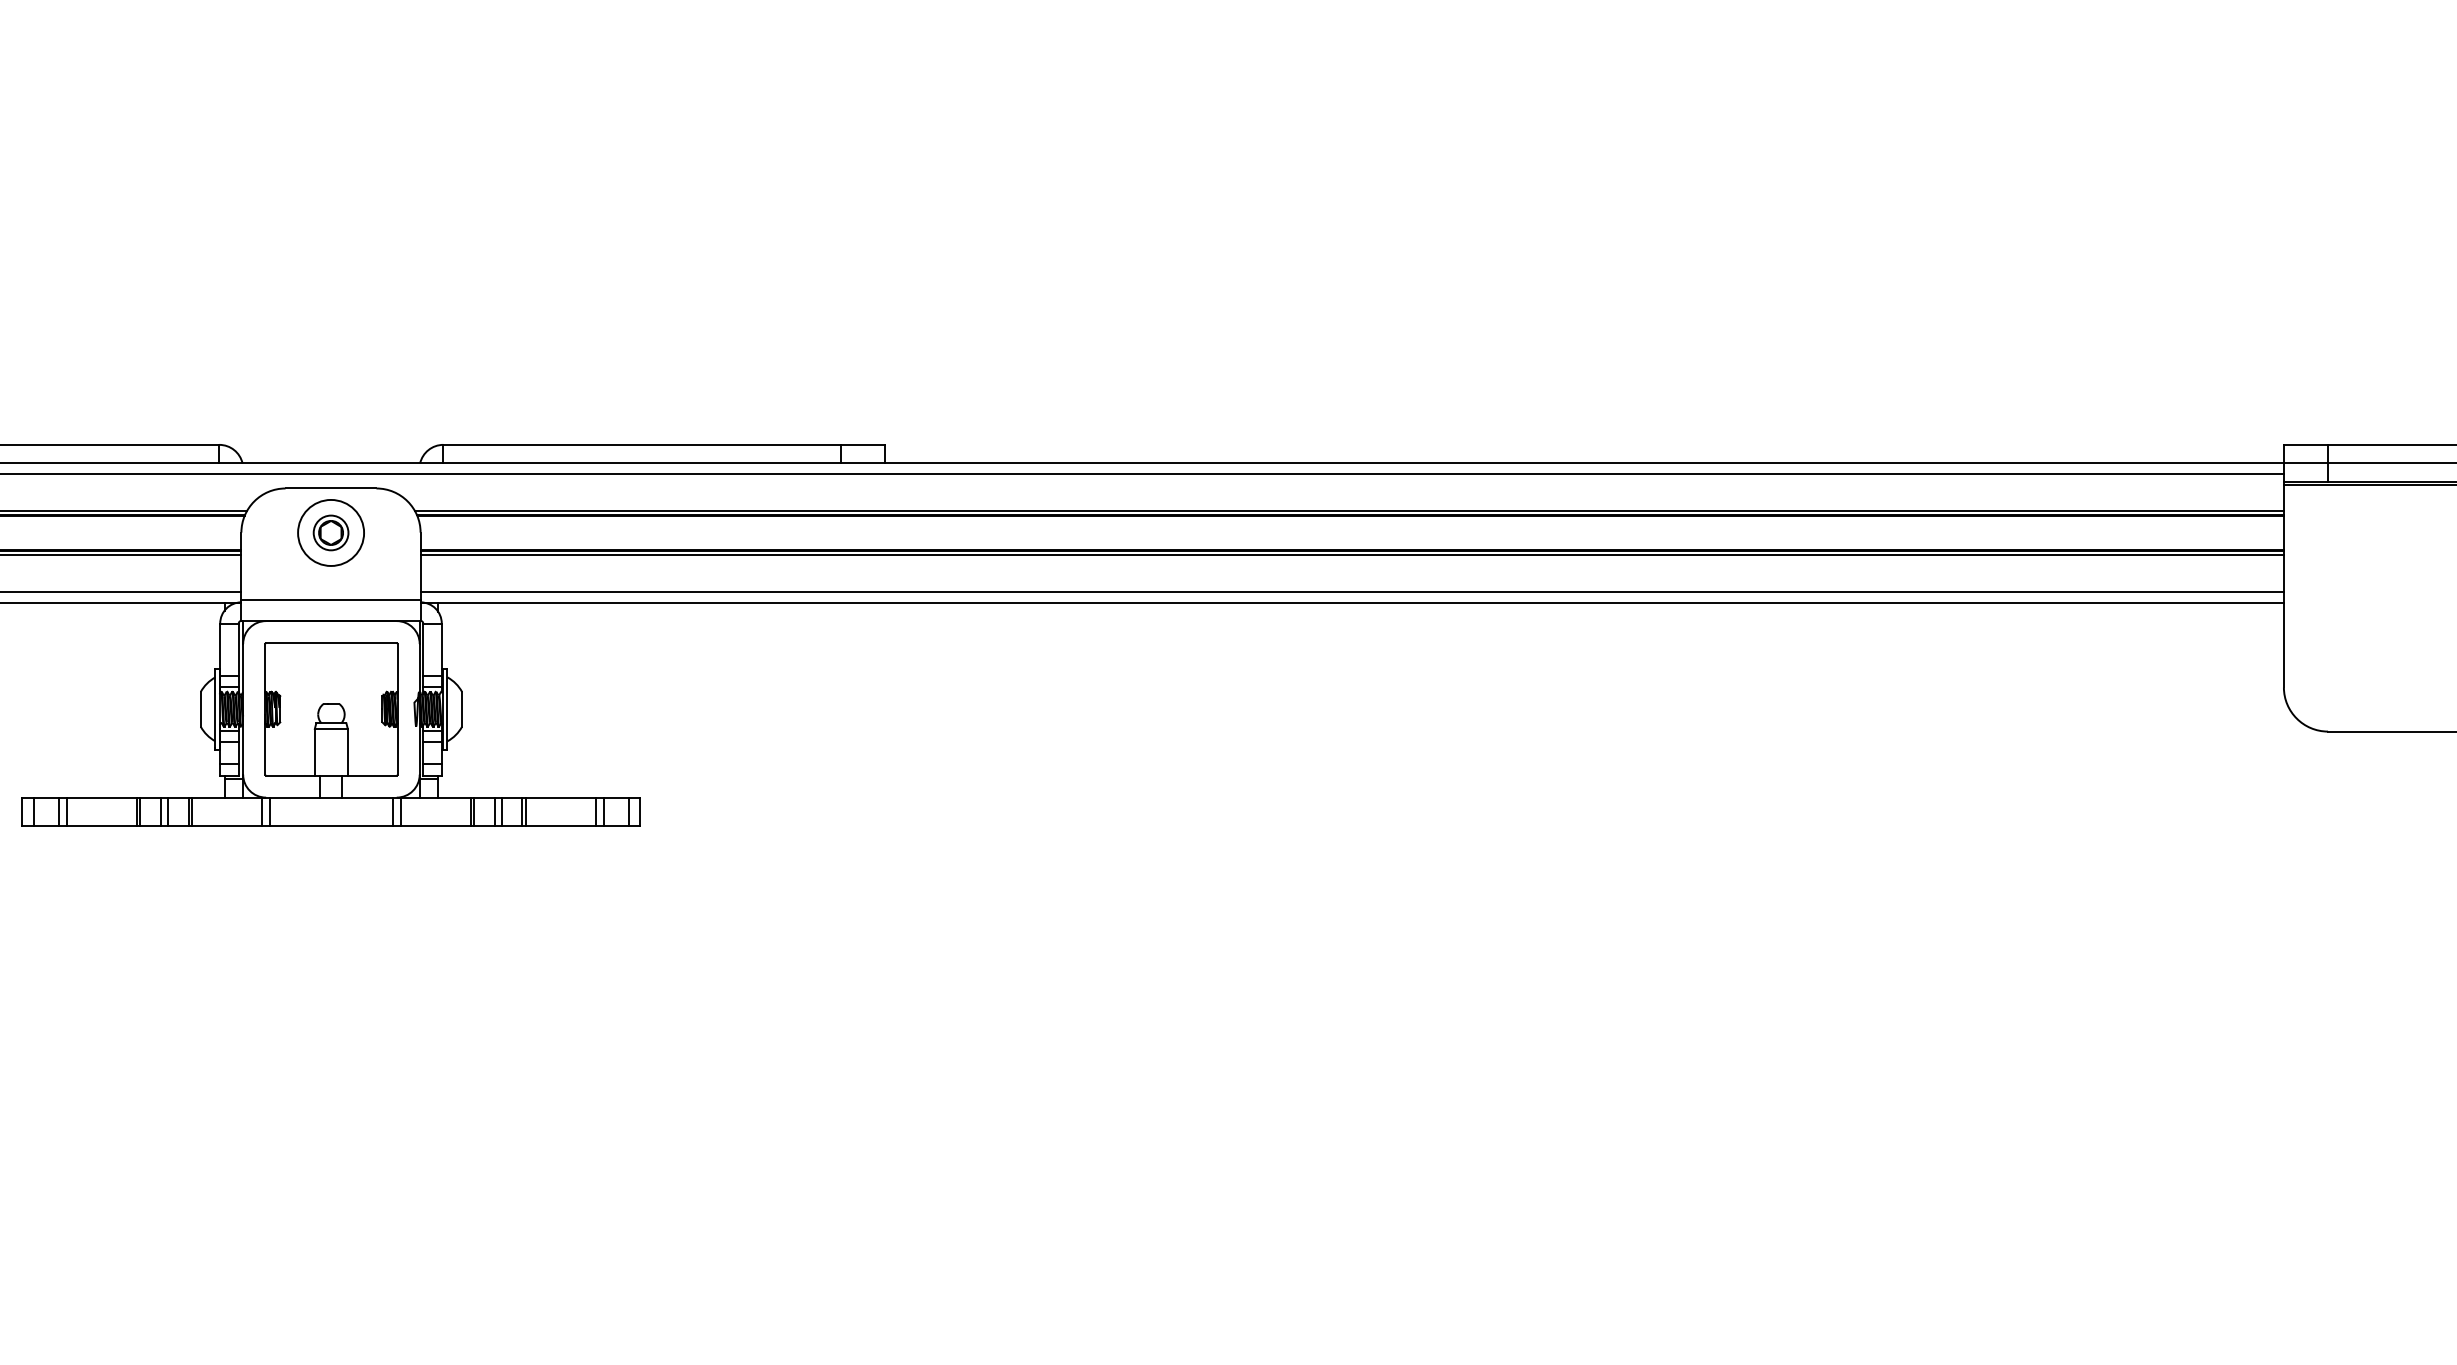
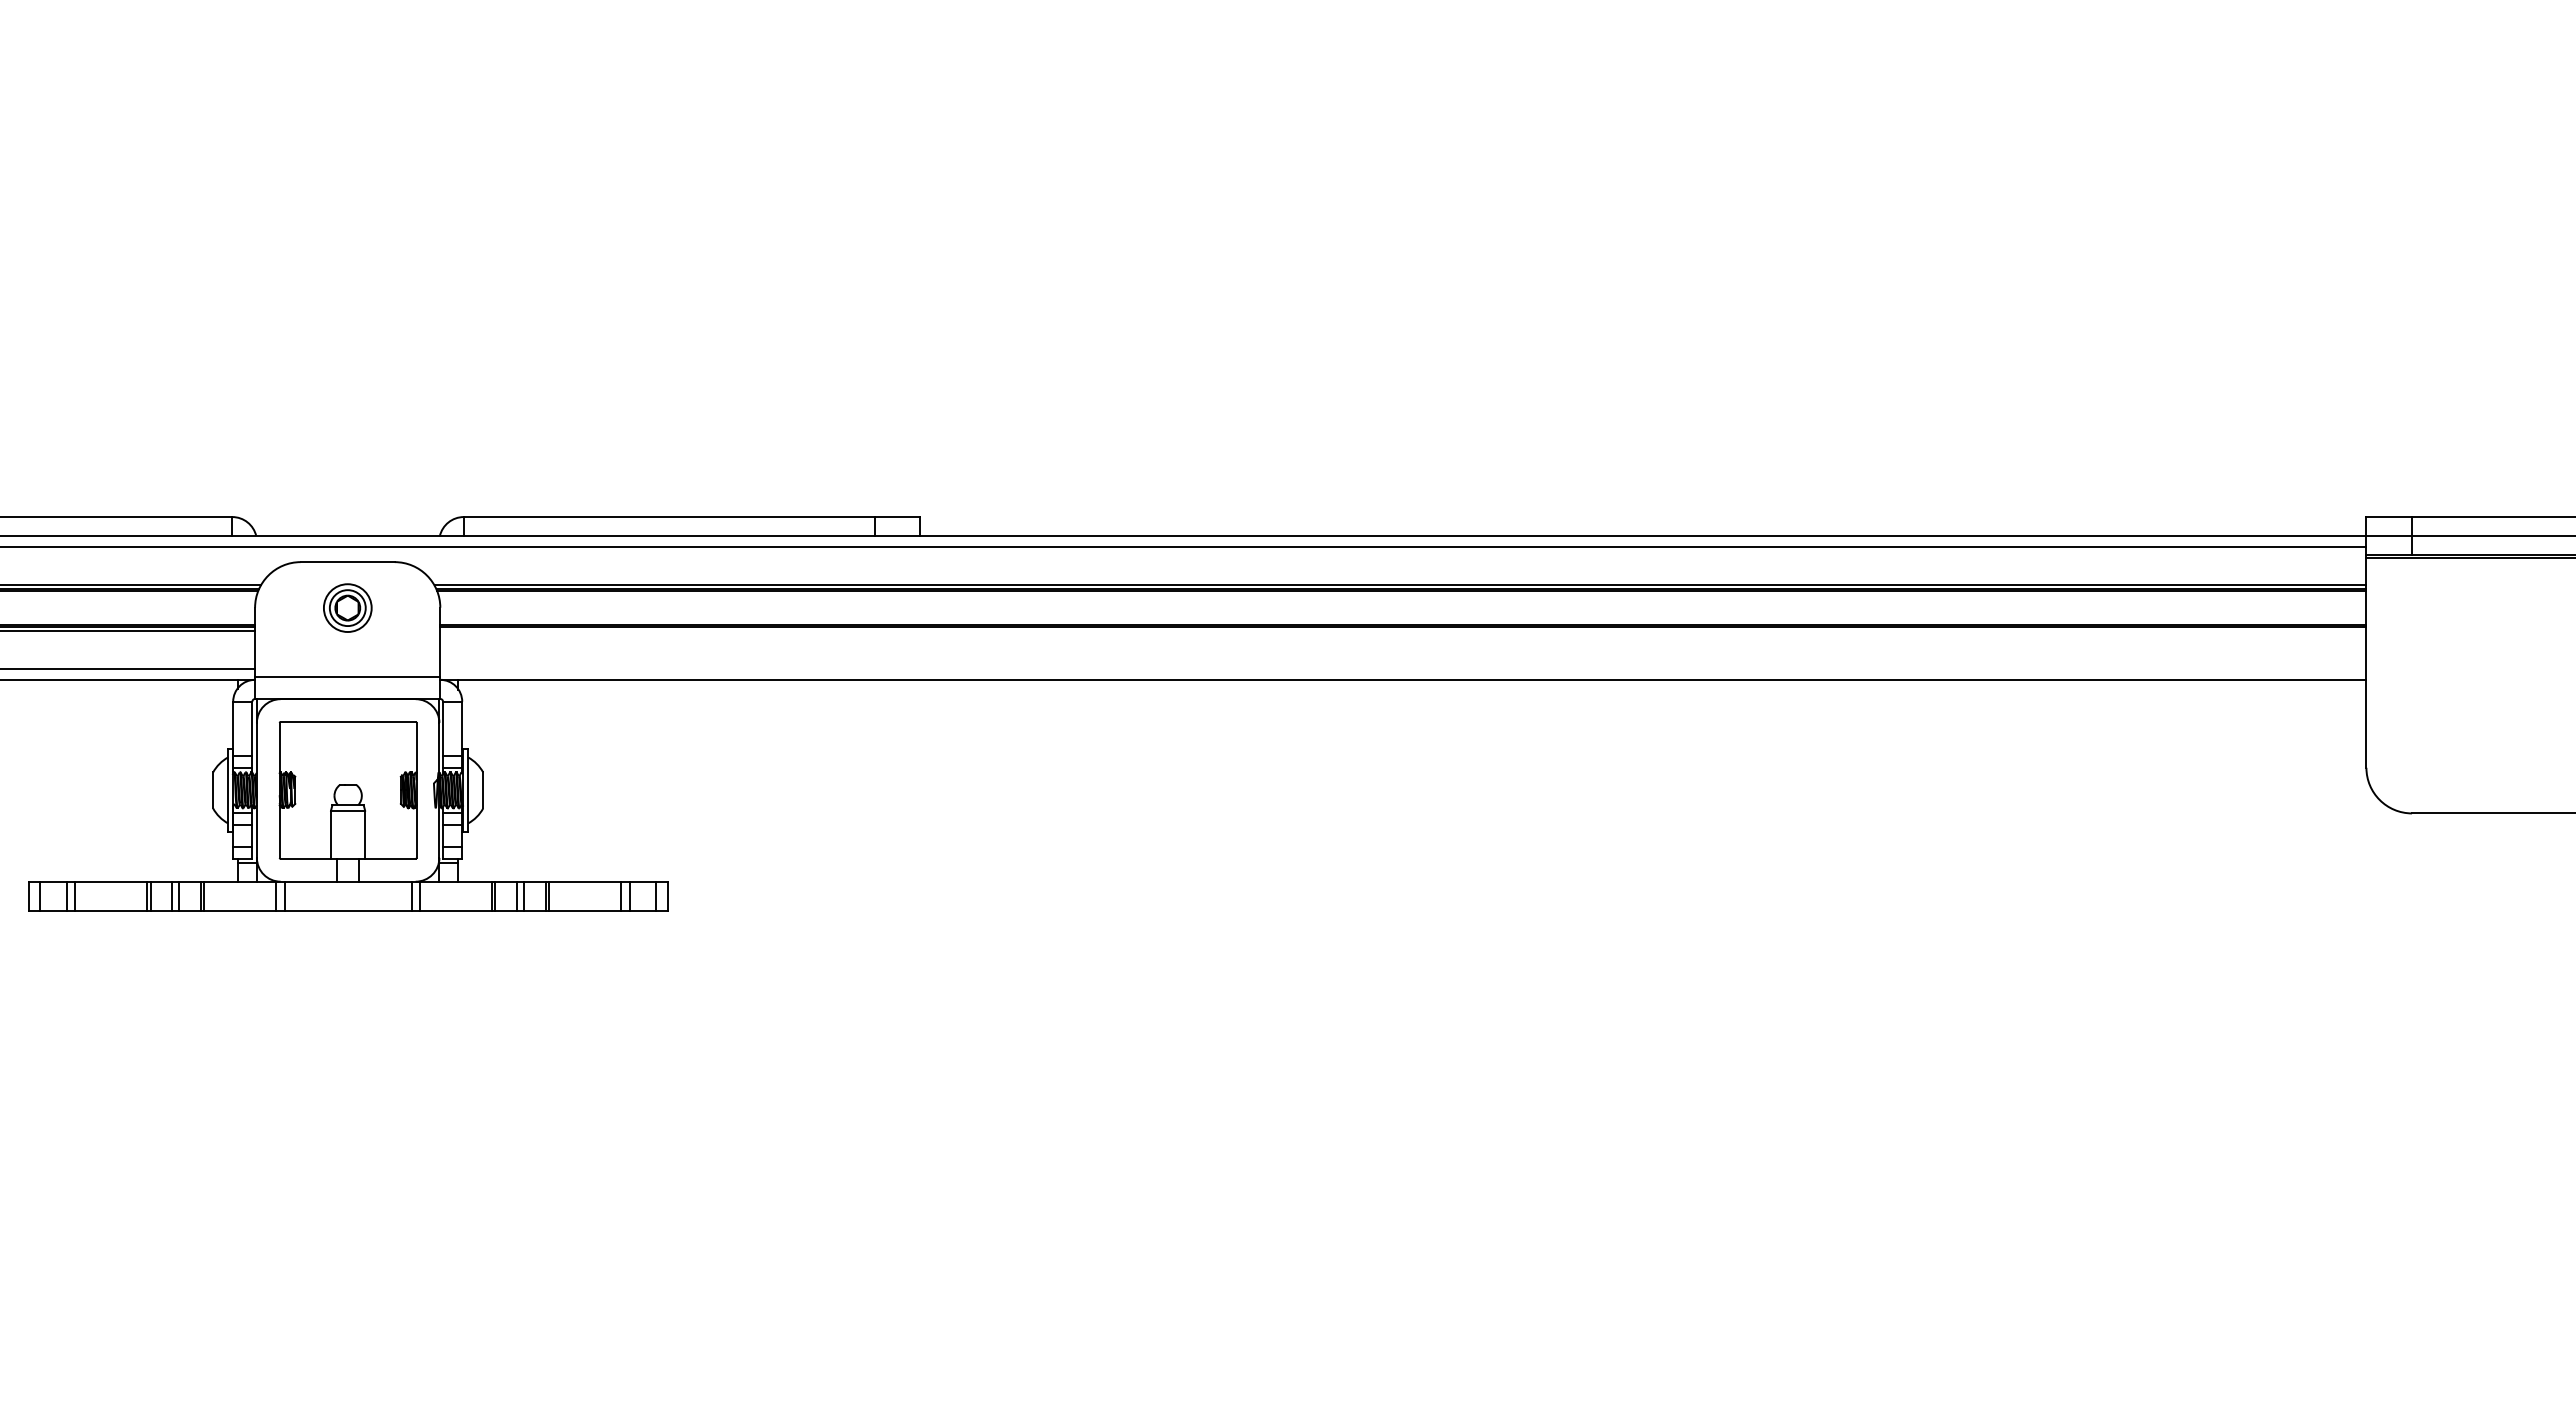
circle: (330, 532) -> (347, 607), size x0.7
line: (1352, 554) -> (1403, 630), removed
line: (1352, 592) -> (1403, 669), removed

